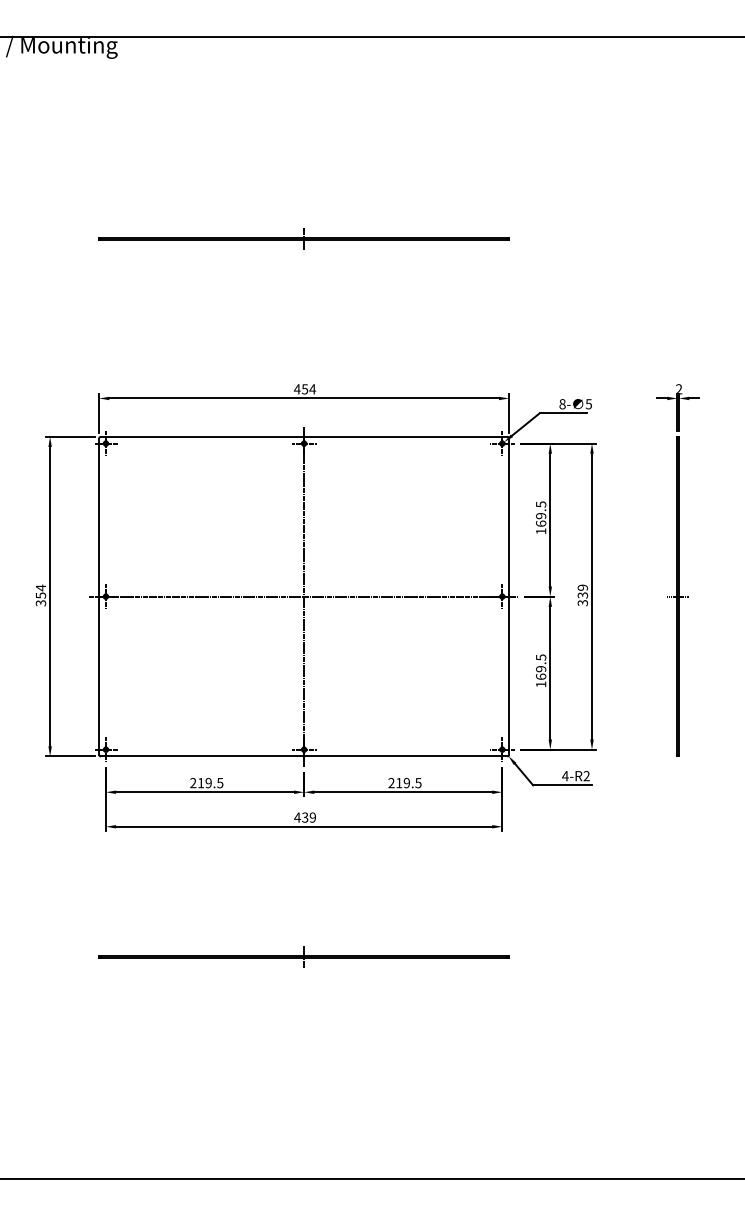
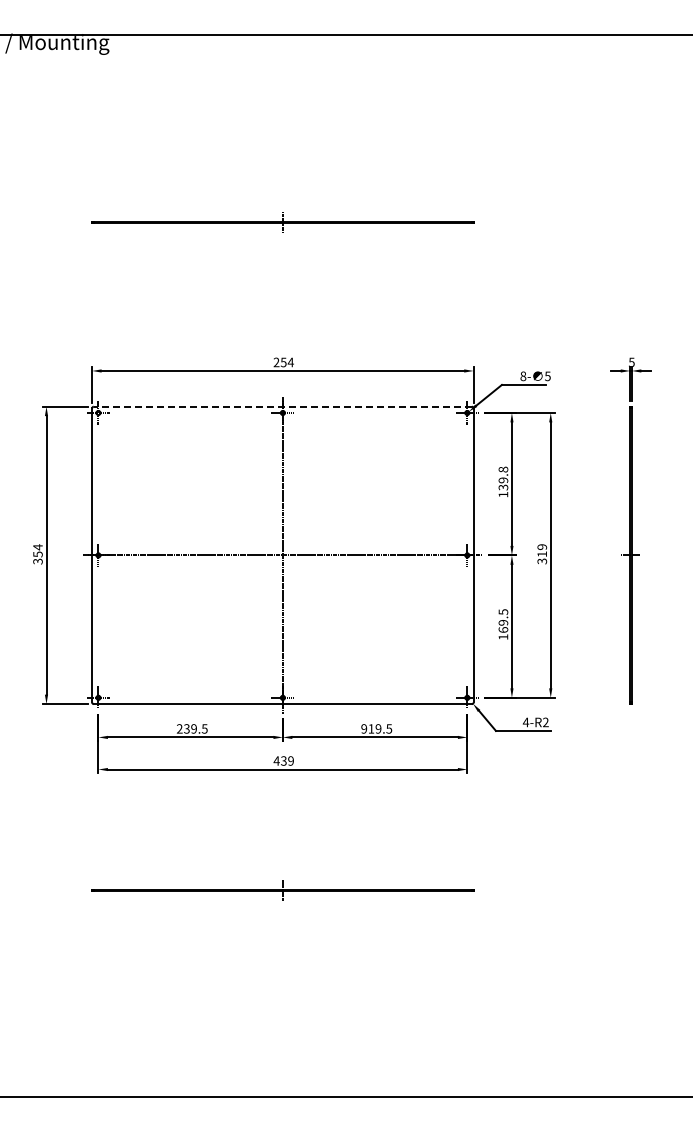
text: (297, 389) -> (276, 362), 454 -> 254
text: (678, 389) -> (631, 362), 2 -> 5
line: (303, 436) -> (282, 406), solid -> dashed
text: (541, 514) -> (503, 478), 169.5 -> 139.8
text: (583, 595) -> (542, 554), 339 -> 319
text: (200, 782) -> (186, 728), 219.5 -> 239.5
text: (391, 782) -> (364, 728), 219.5 -> 919.5

